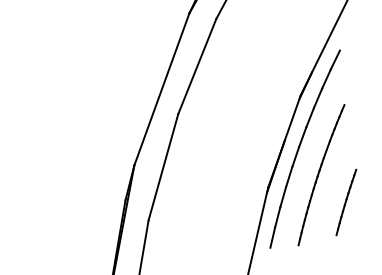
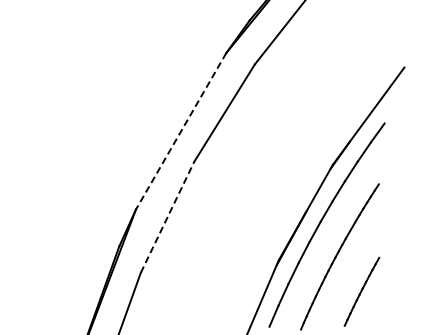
line: (161, 89) -> (180, 131), solid -> dashed
line: (163, 167) -> (167, 217), solid -> dashed

